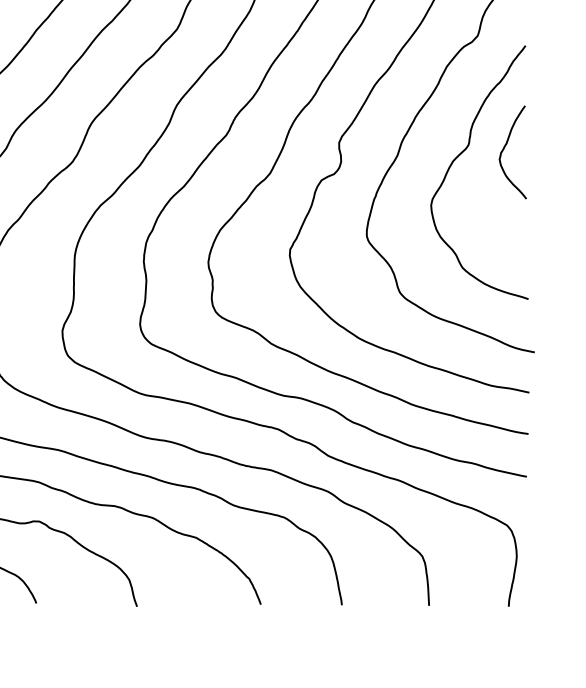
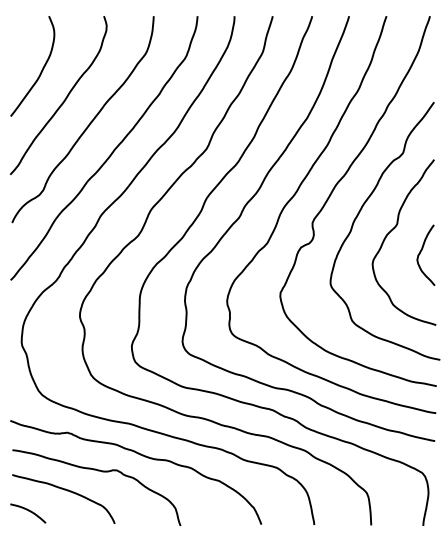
curve: (506, 148) -> (421, 252), moved

